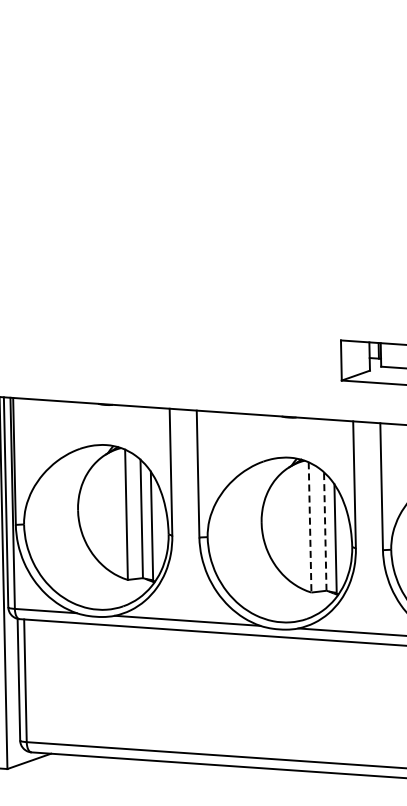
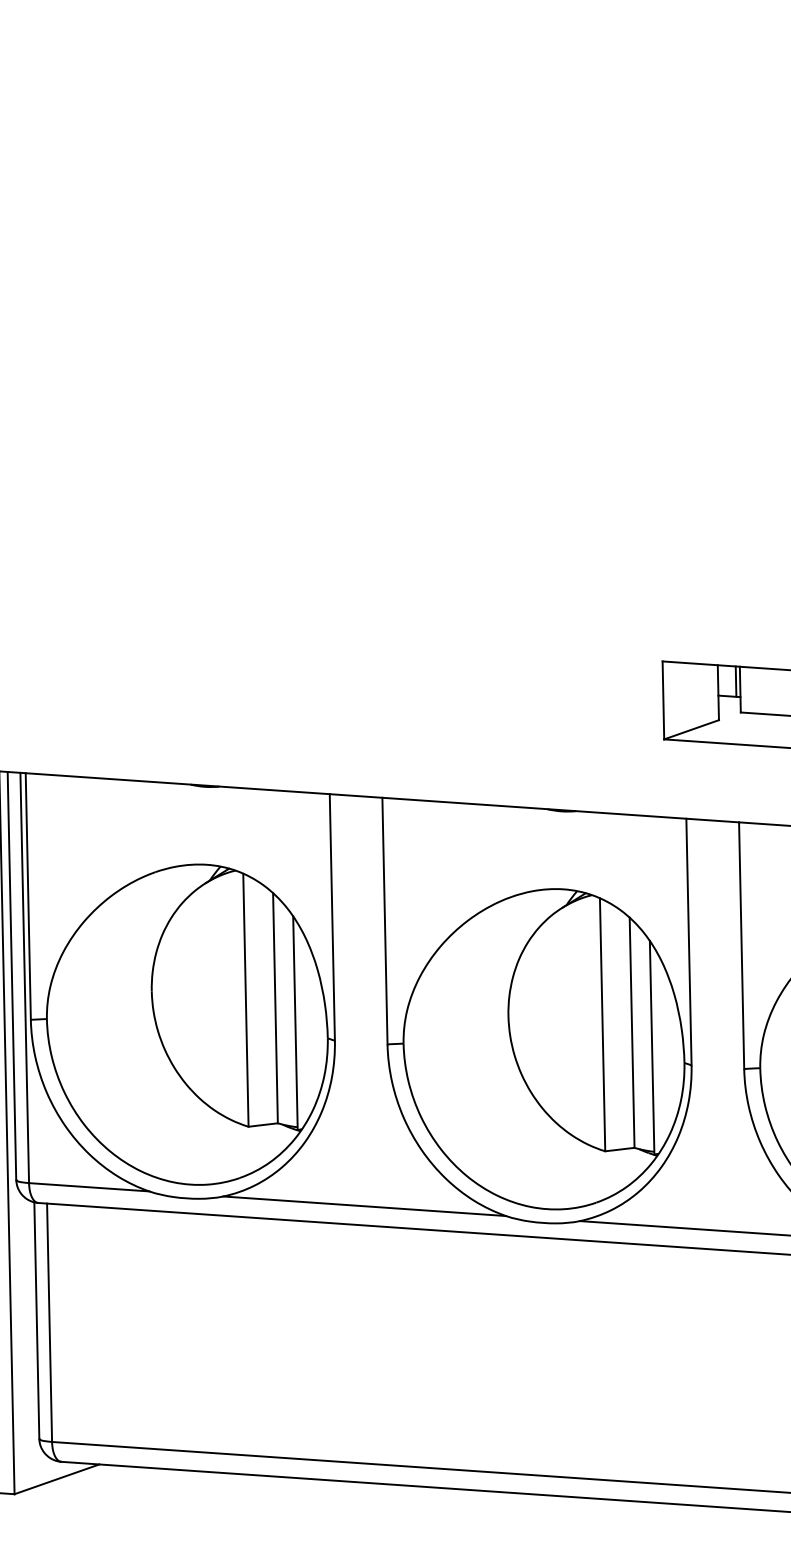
line: (310, 527) -> (603, 1024), dashed -> solid
line: (325, 531) -> (632, 1032), dashed -> solid

